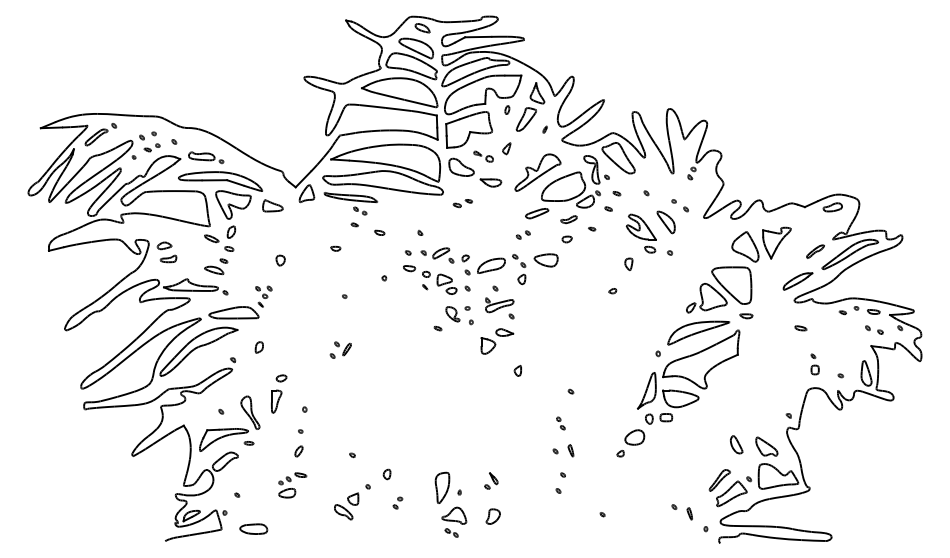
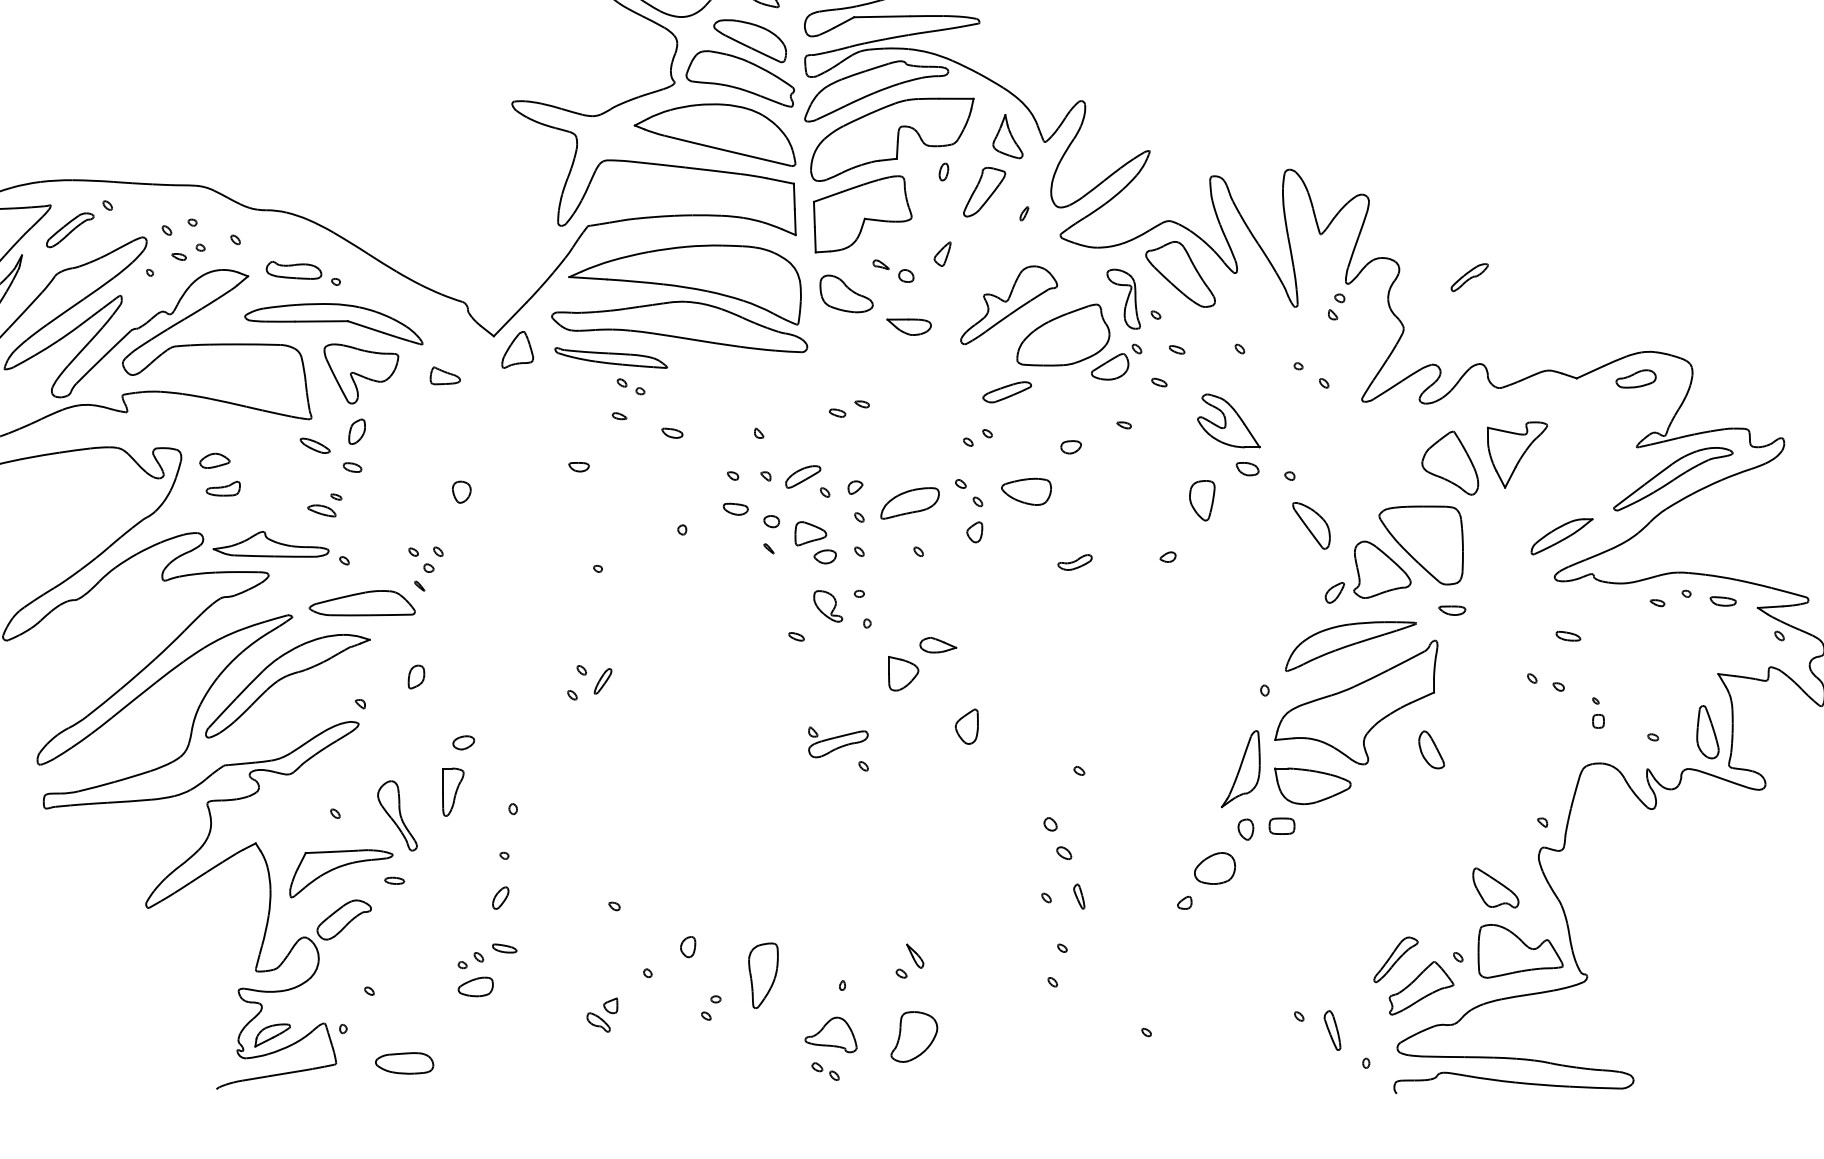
part: (462, 203) -> (848, 409), moved
part: (272, 205) -> (444, 374), size x0.7
part: (568, 219) -> (1073, 562), moved
part: (665, 222) -> (1310, 526), moved
part: (815, 251) -> (1469, 277), moved
part: (628, 263) -> (1201, 498), size x1.6
part: (216, 266) -> (325, 504), size x0.7
part: (499, 308) -> (837, 749), moved
part: (874, 329) -> (1546, 681), moved
part: (814, 364) -> (1597, 713), size x0.7
part: (517, 370) -> (965, 725), size x1.6
part: (560, 423) -> (1056, 838), size x1.6
part: (736, 444) -> (1431, 749), moved
part: (442, 487) -> (763, 974), moved
part: (346, 506) -> (601, 1015), size x0.6
part: (689, 513) -> (1331, 1030), size x1.6
part: (492, 516) -> (912, 1036), size x1.6

